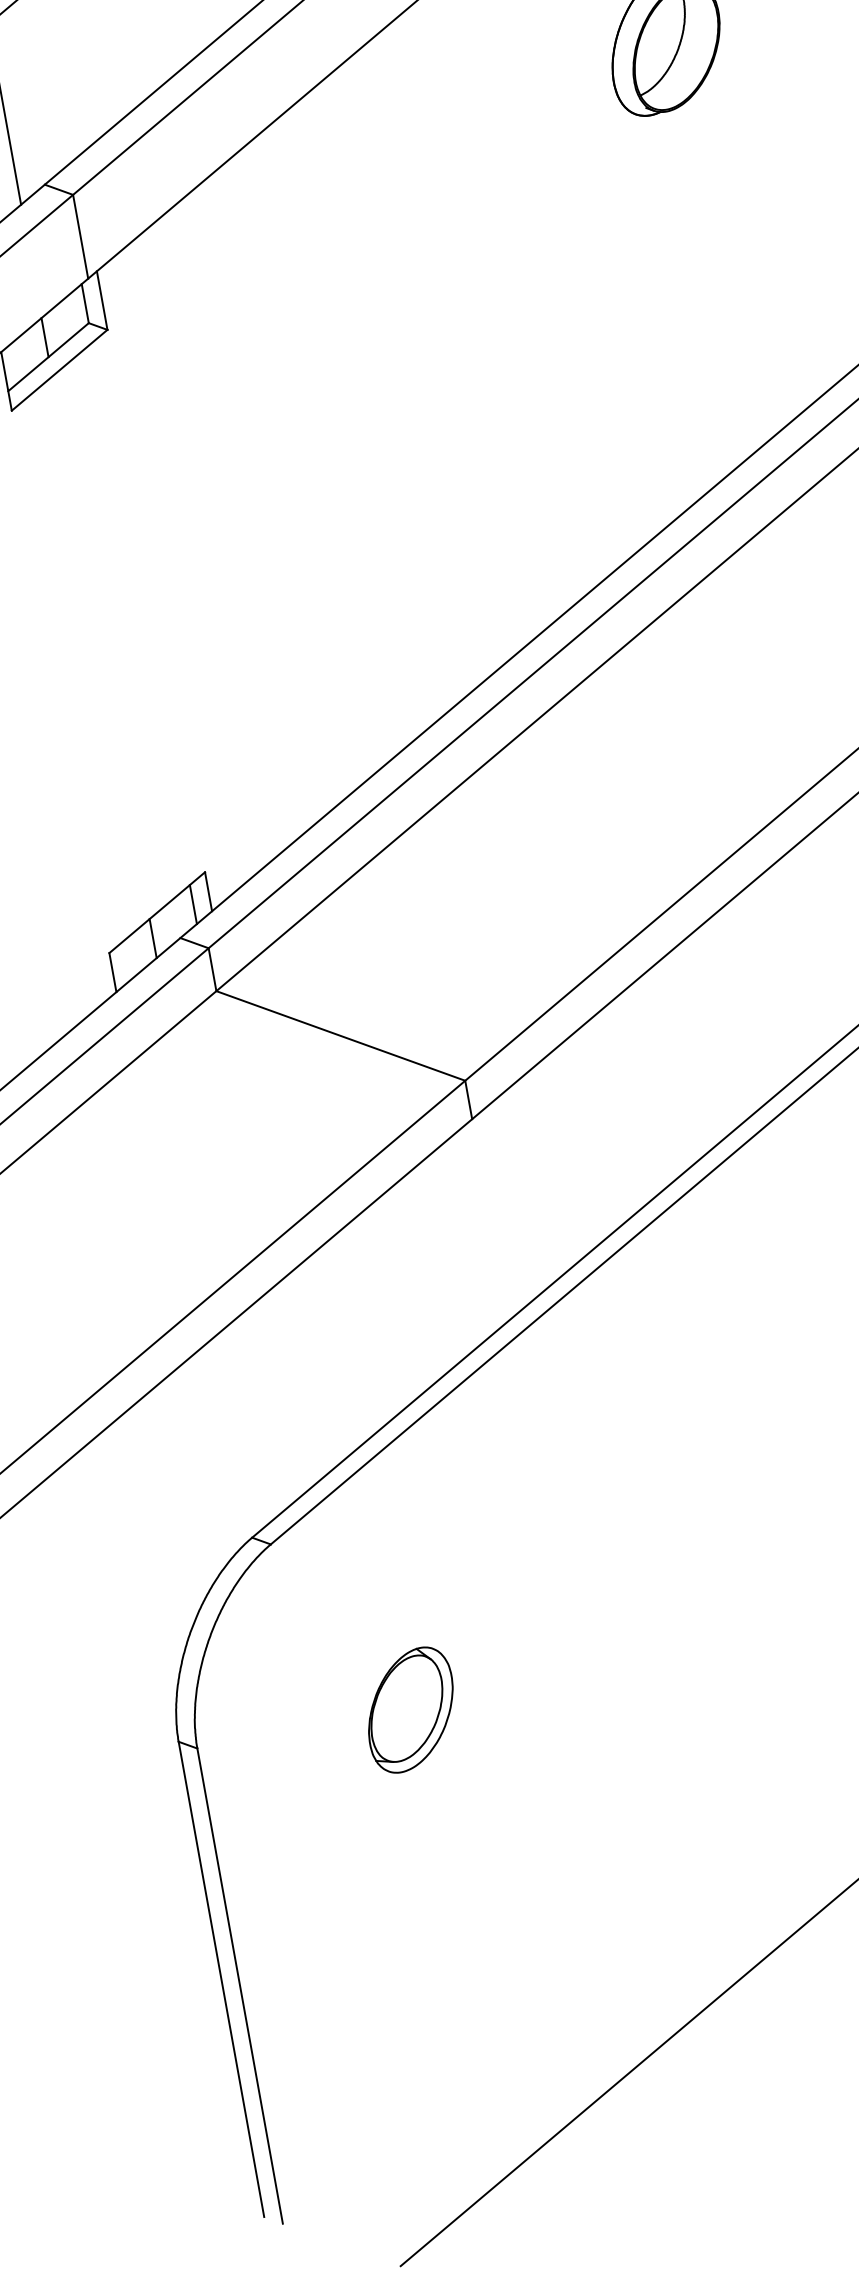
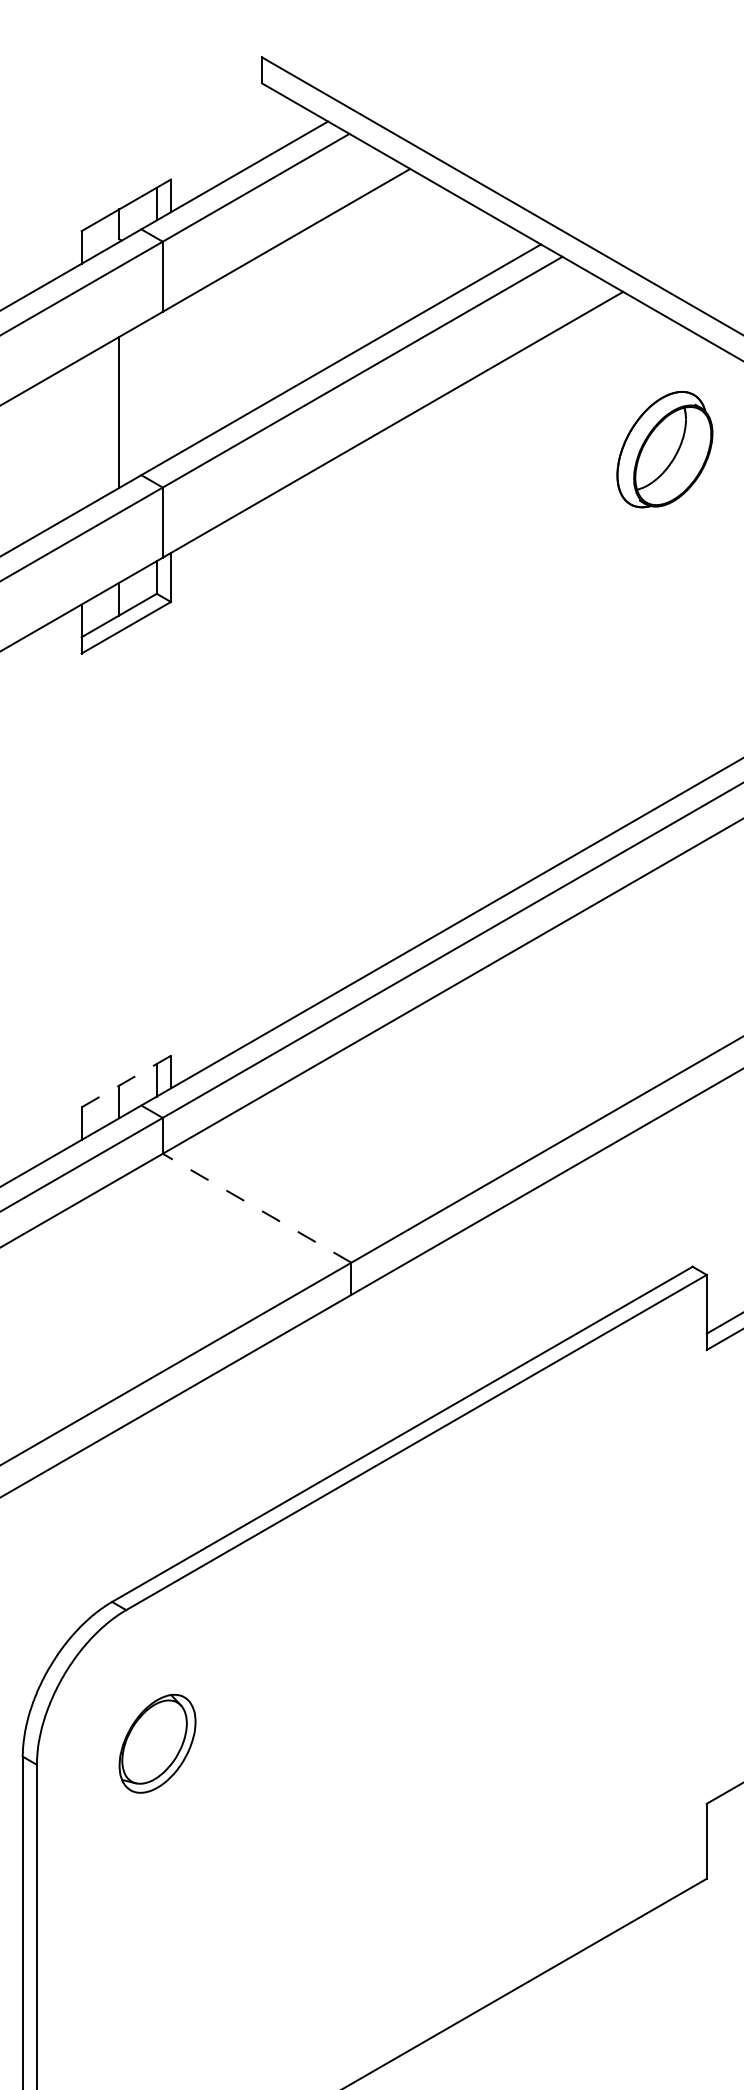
line: (157, 912) -> (126, 1081), solid -> dashed
line: (341, 1036) -> (257, 1208), solid -> dashed
part: (410, 1709) -> (157, 1743), moved

